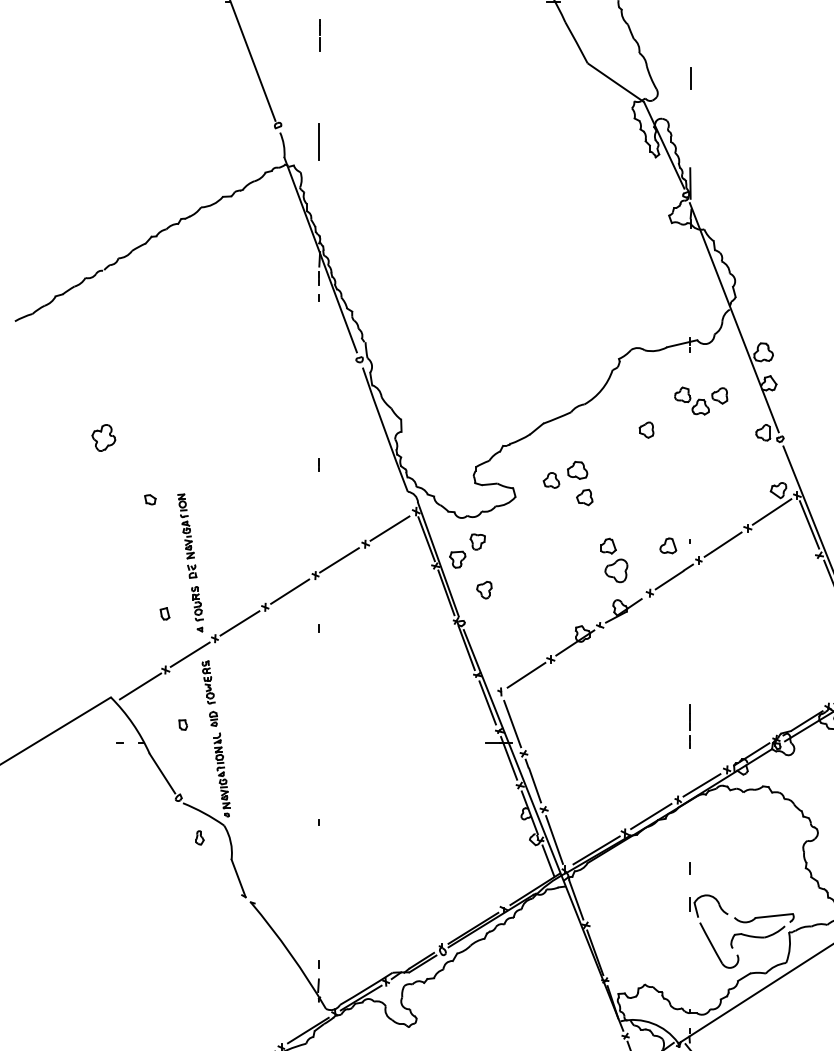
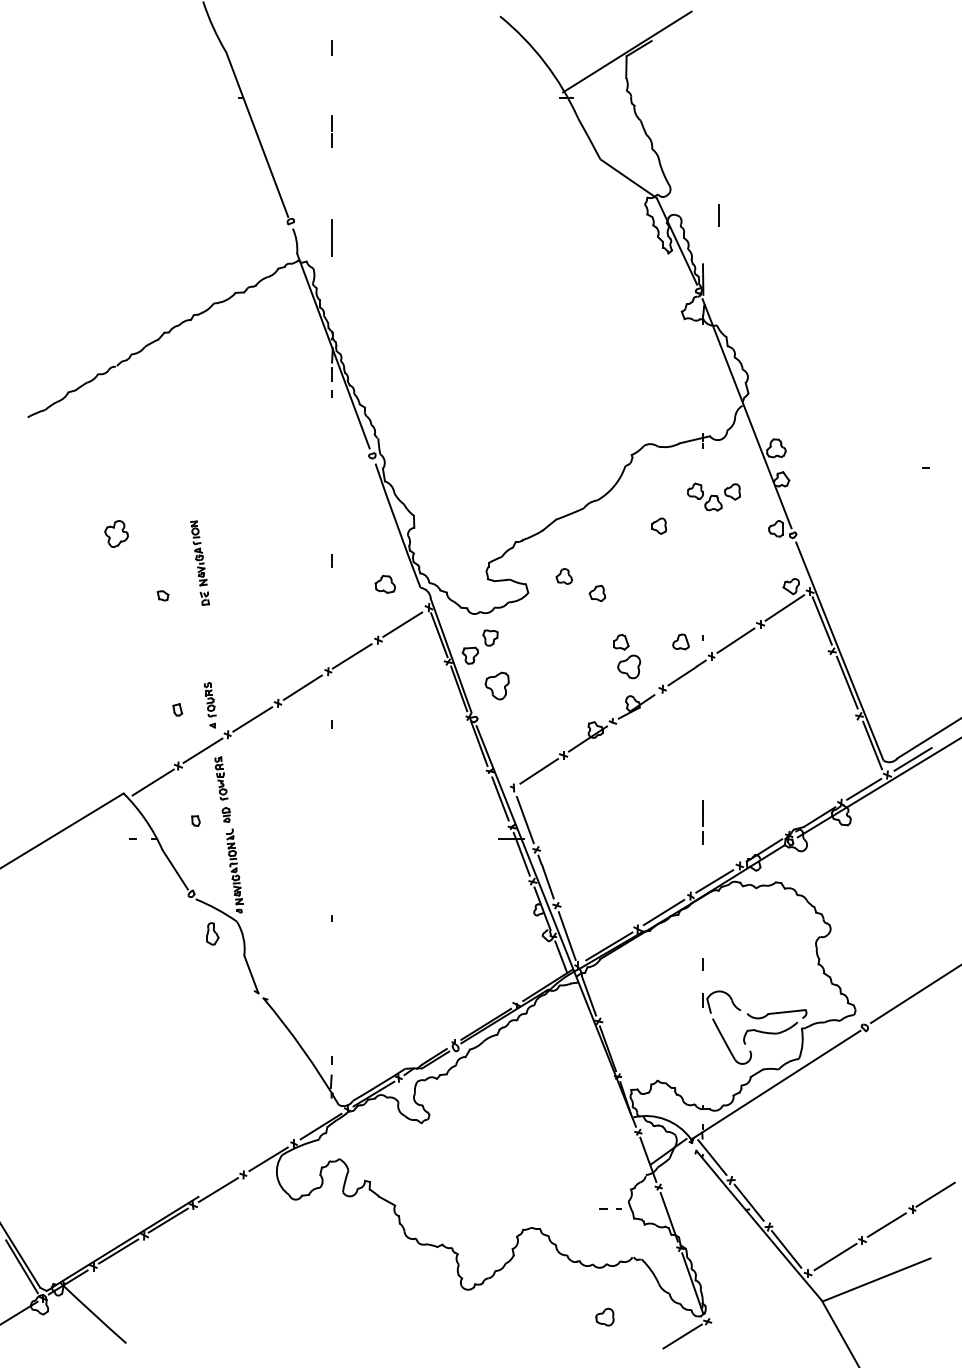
line: (689, 78) -> (718, 215), moved
part: (576, 470) -> (384, 584), moved
part: (187, 535) -> (200, 562), moved
part: (483, 590) -> (496, 686), size x1.6
part: (199, 837) -> (212, 933), size x1.6

